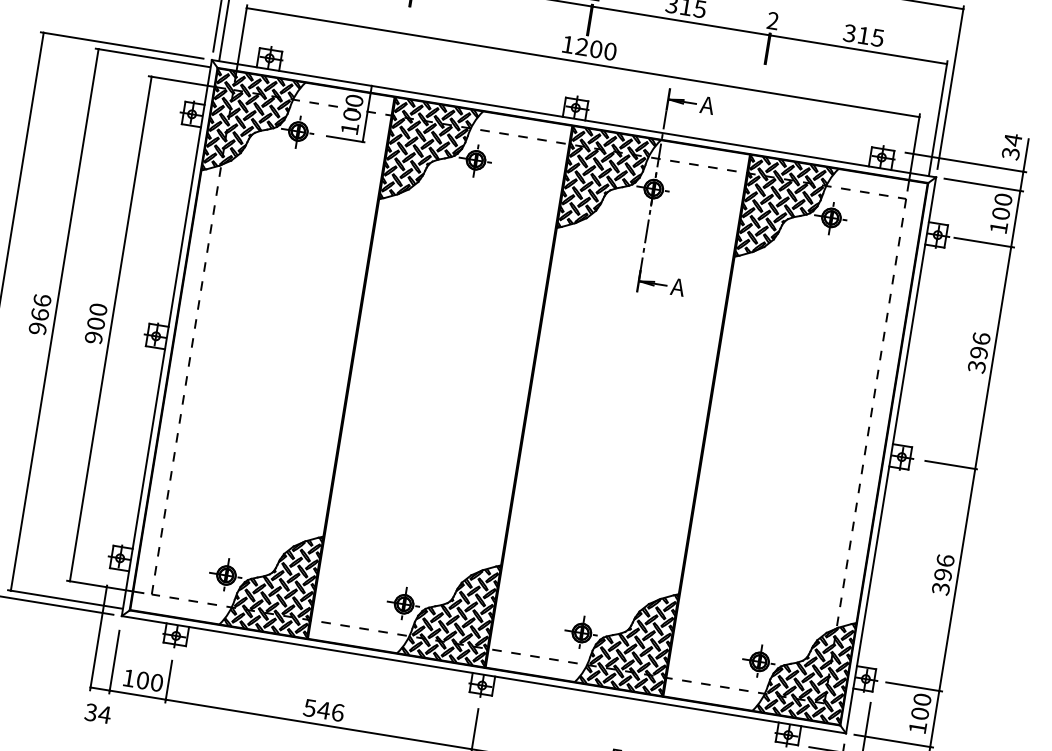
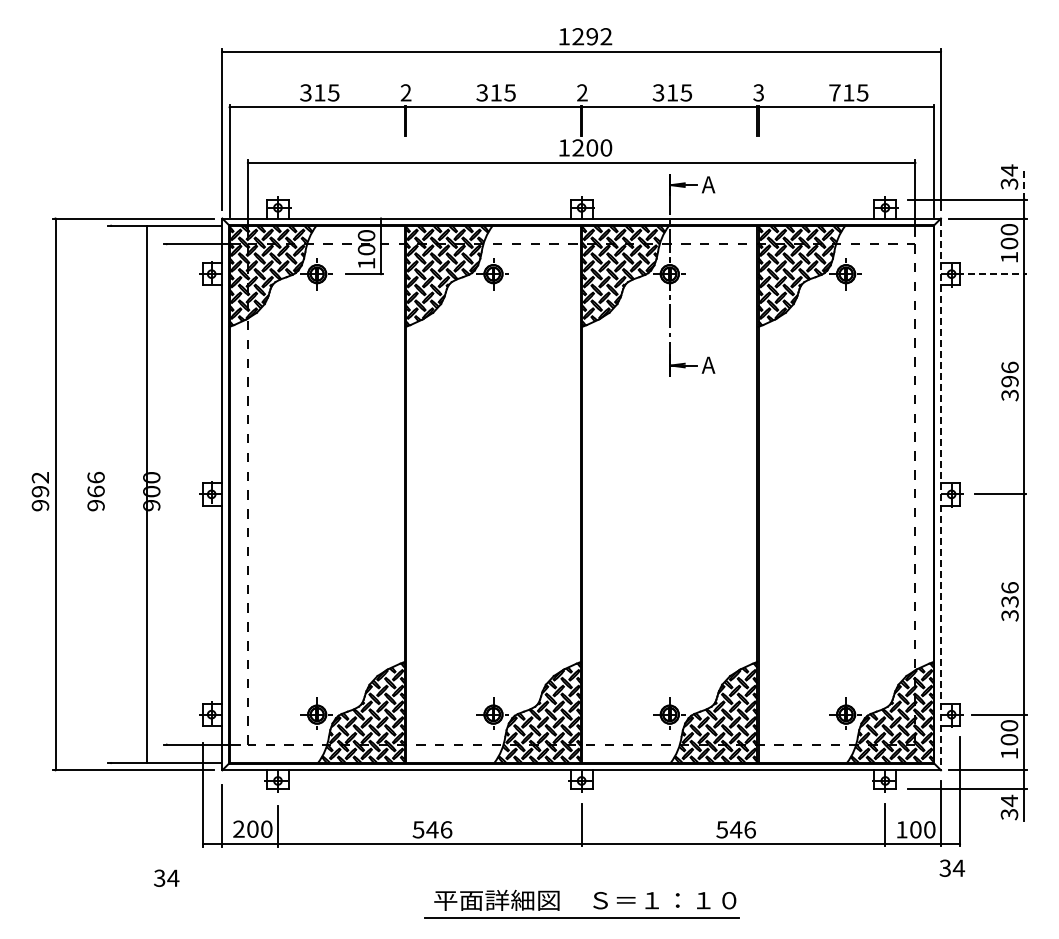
text: (772, 20) -> (758, 92), 2 -> 3
text: (849, 32) -> (834, 92), 315 -> 715
line: (1026, 154) -> (1024, 182), solid -> dashed
line: (983, 242) -> (997, 274), solid -> dashed
line: (55, 320) -> (147, 494), moved
line: (110, 329) -> (166, 494), removed
line: (890, 455) -> (940, 494), solid -> dashed
text: (942, 574) -> (1009, 601), 396 -> 336
text: (128, 677) -> (238, 828), 100 -> 200
text: (98, 712) -> (166, 877), moved

